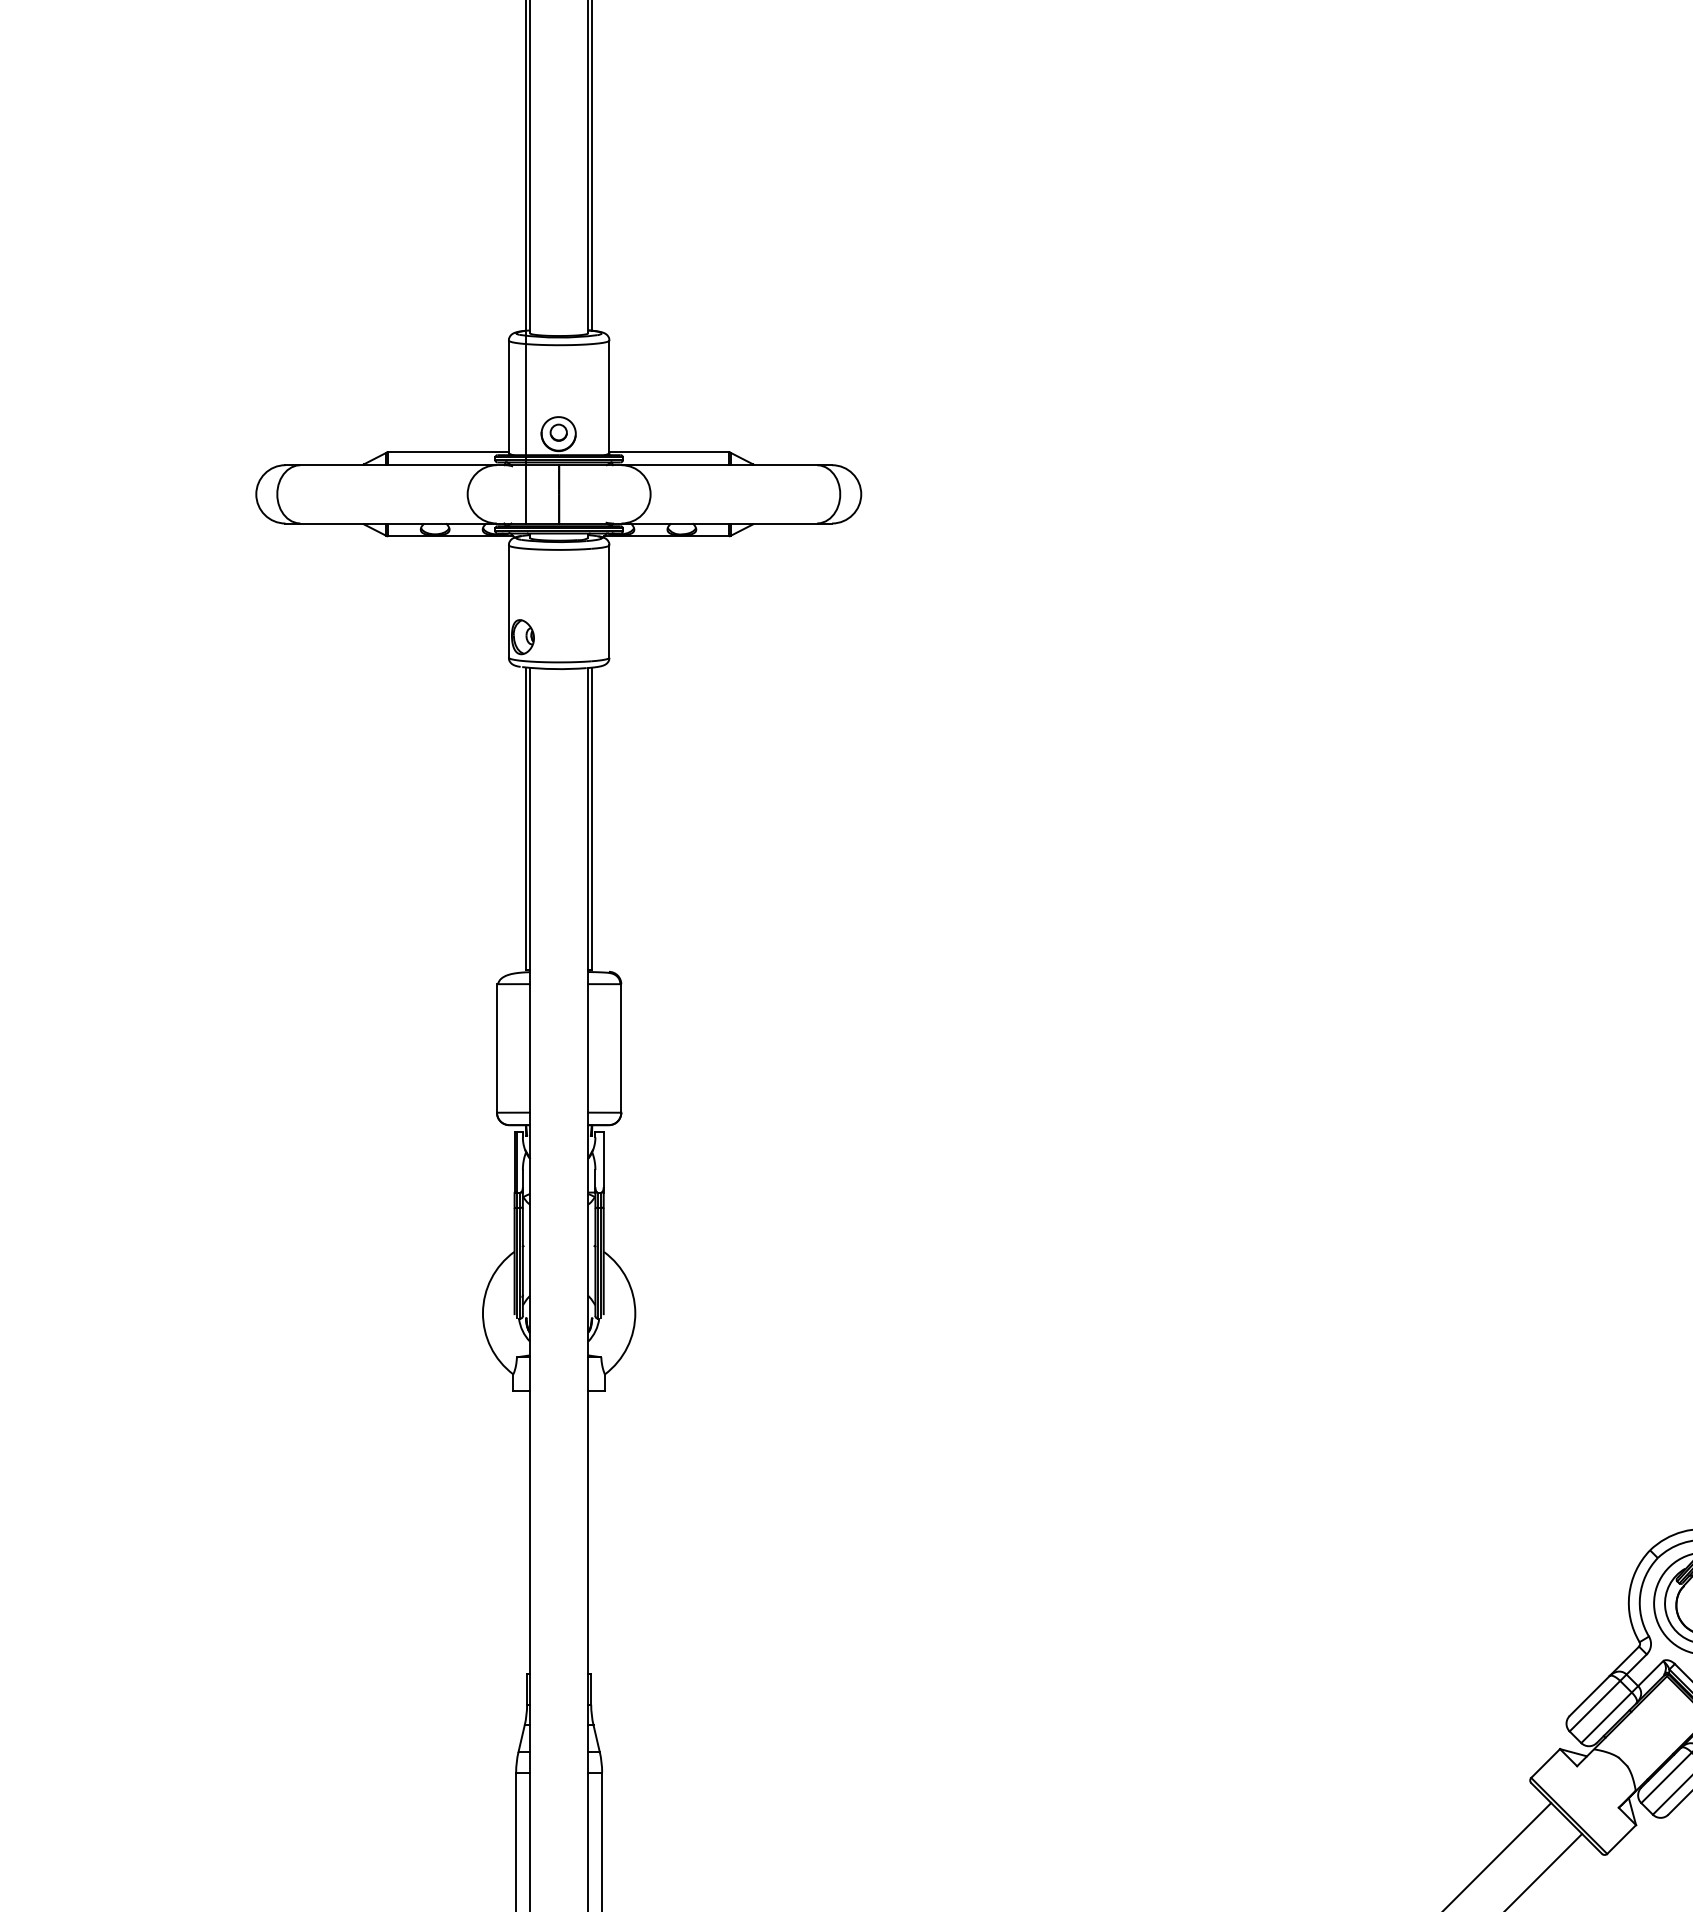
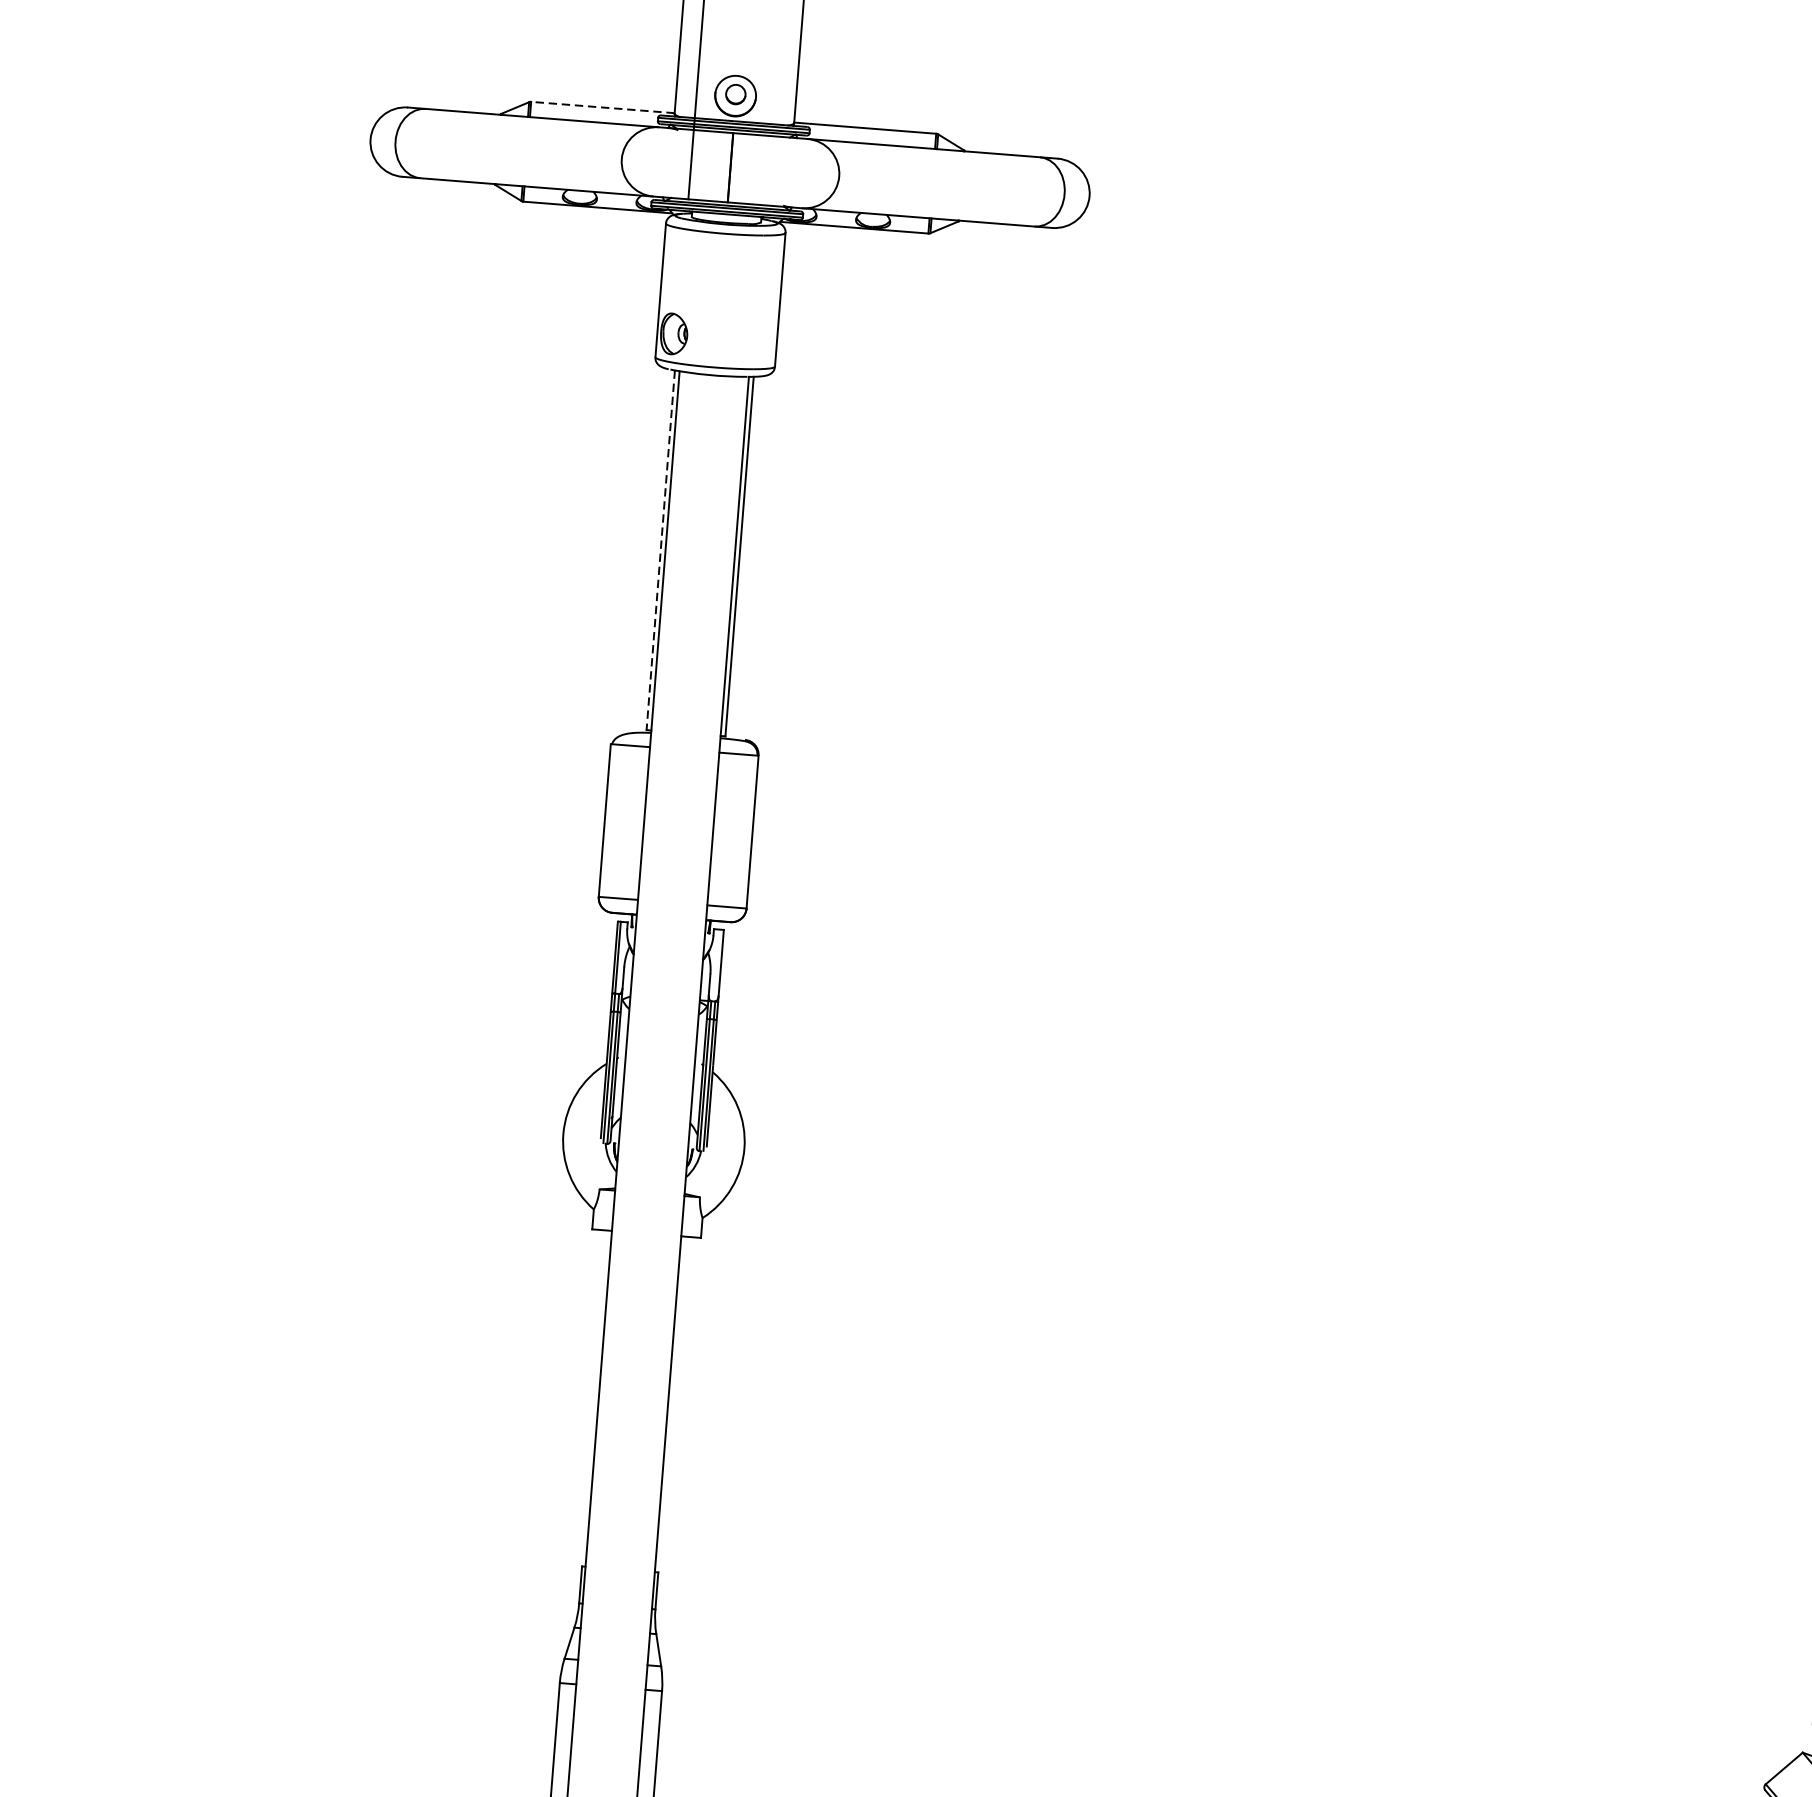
line: (447, 452) -> (601, 107), solid -> dashed
line: (525, 819) -> (660, 551), solid -> dashed

